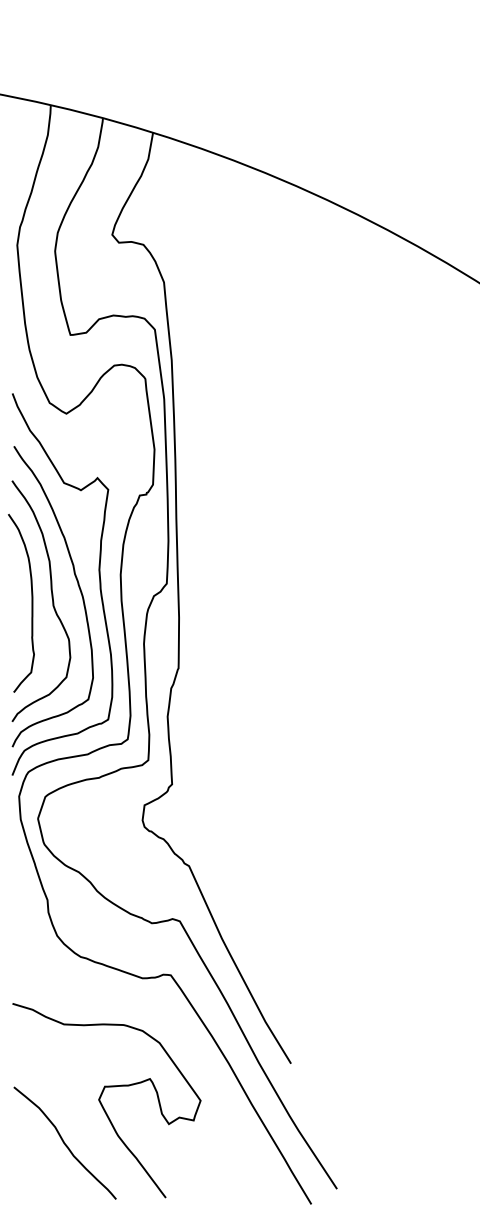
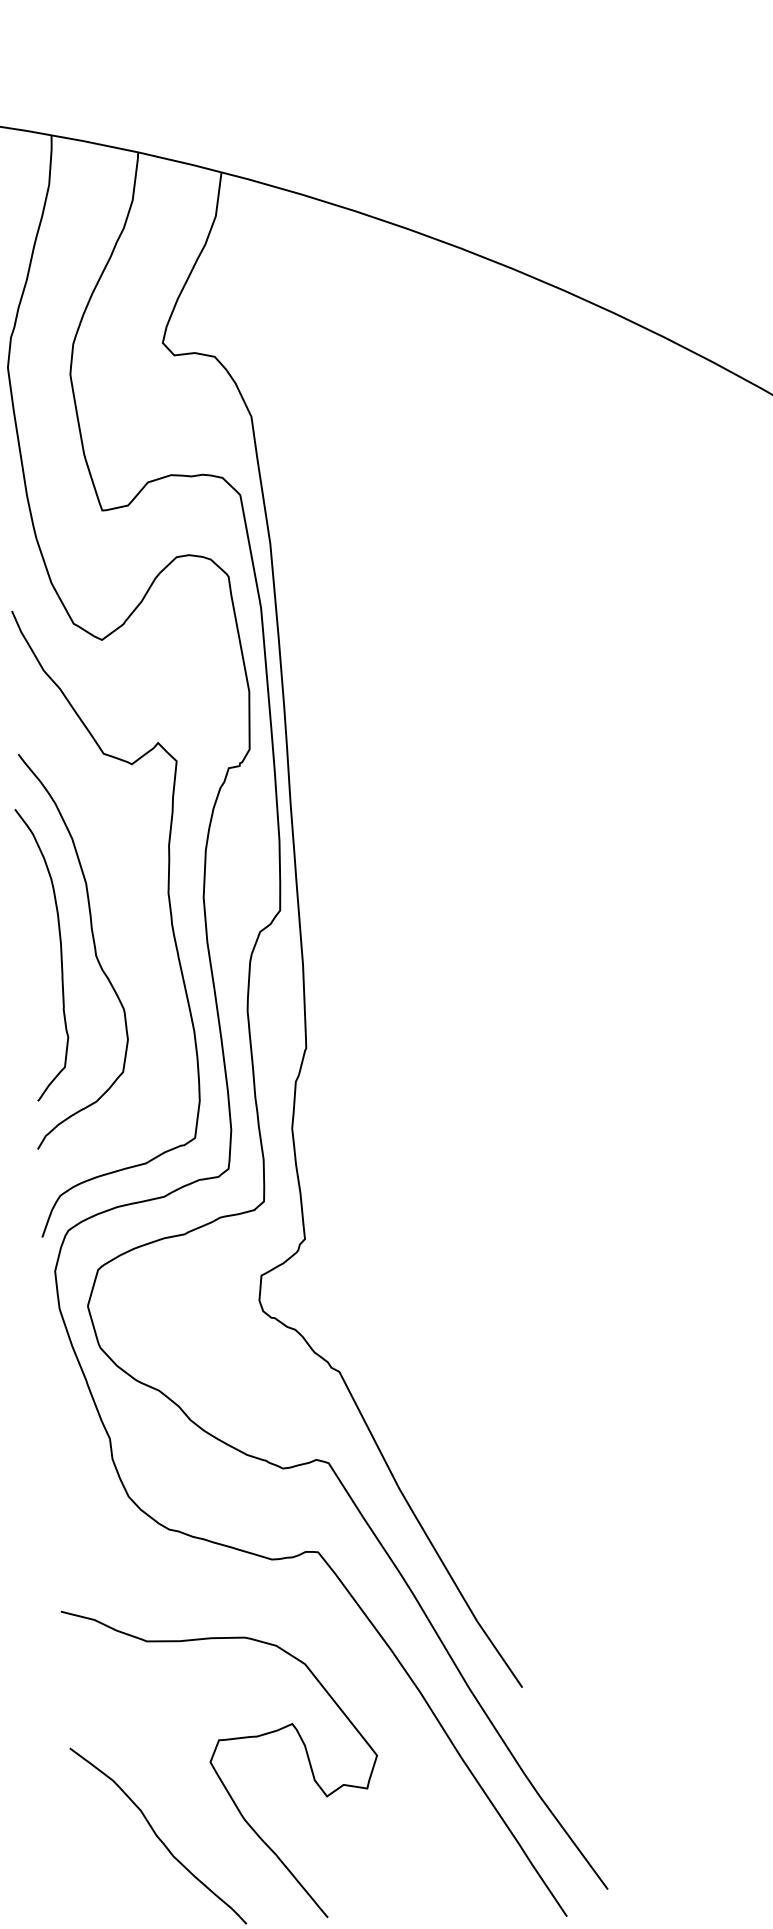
curve: (78, 587) -> (135, 923), removed

